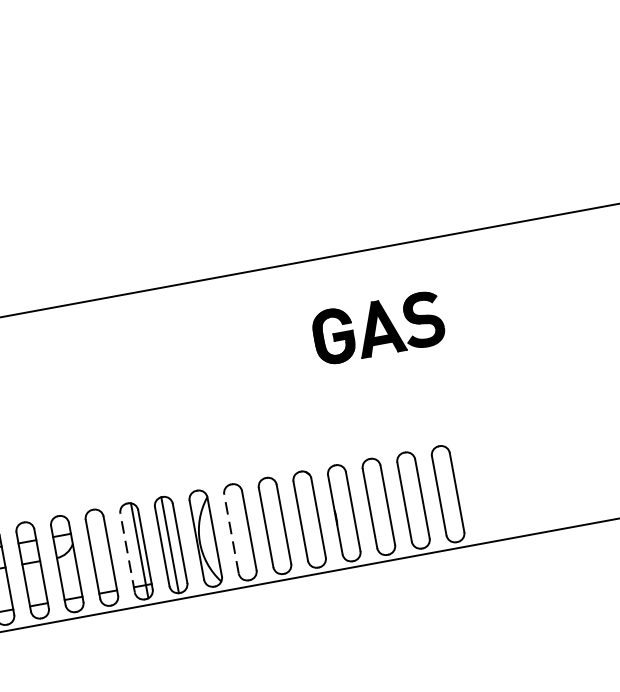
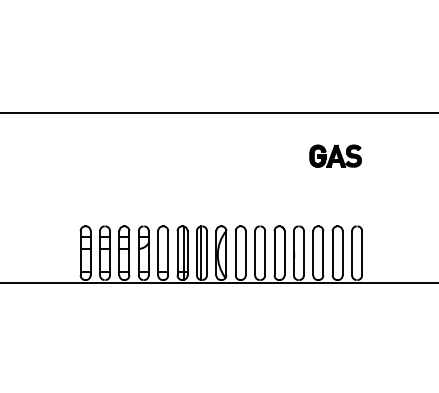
part: (377, 326) -> (335, 155), size x0.71
line: (230, 532) -> (235, 252), dashed -> solid
line: (127, 551) -> (177, 252), dashed -> solid

